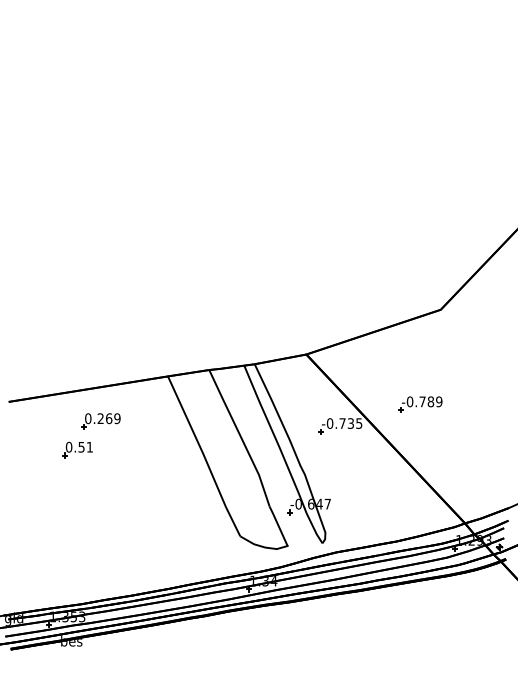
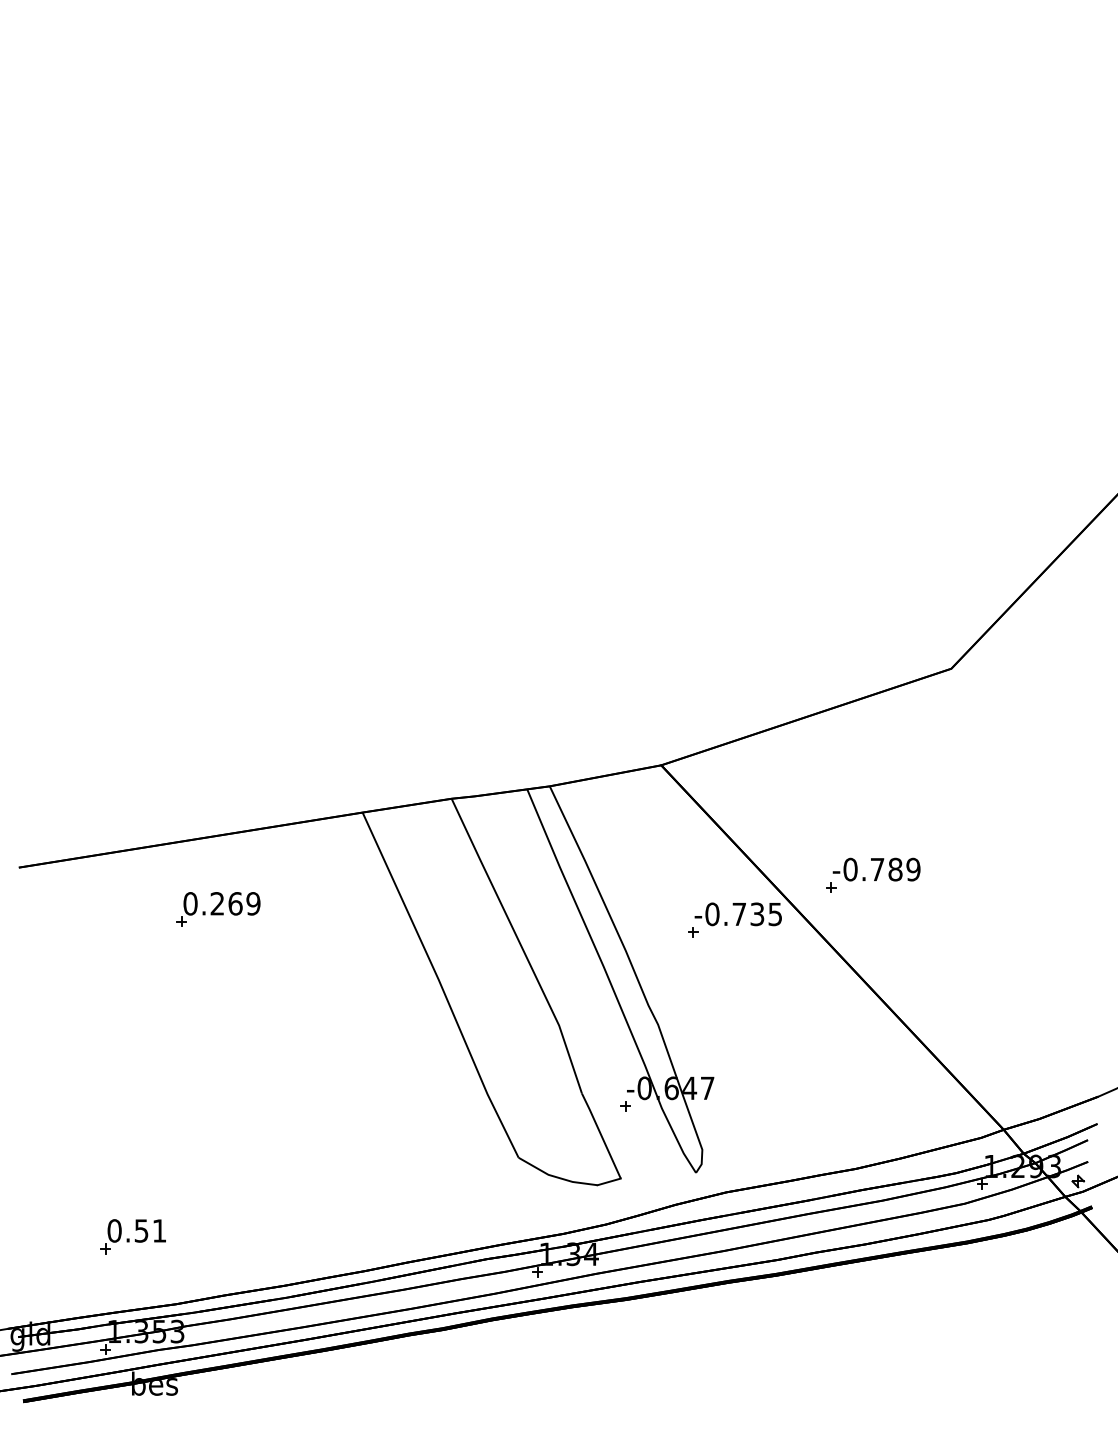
part: (420, 404) -> (873, 875), moved
part: (77, 449) -> (132, 1235), moved

